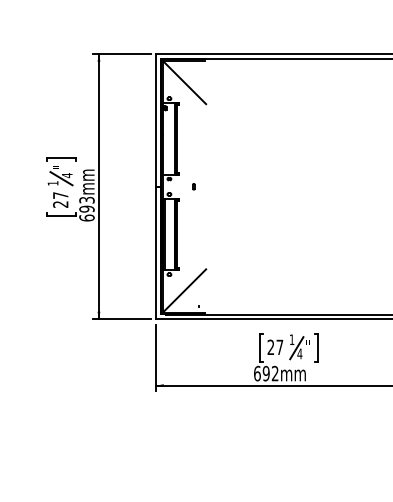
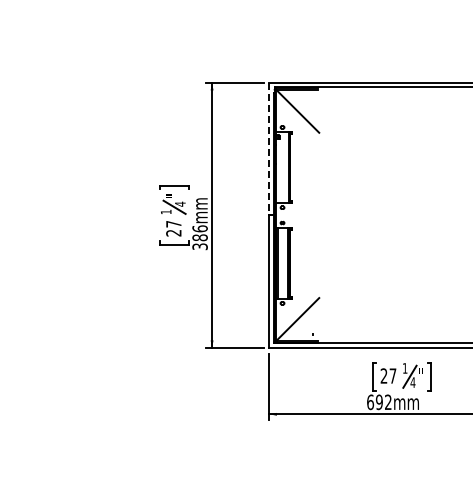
line: (156, 120) -> (269, 149), solid -> dashed
part: (193, 186) -> (306, 215), removed
text: (86, 208) -> (199, 237), 693mm -> 386mm

